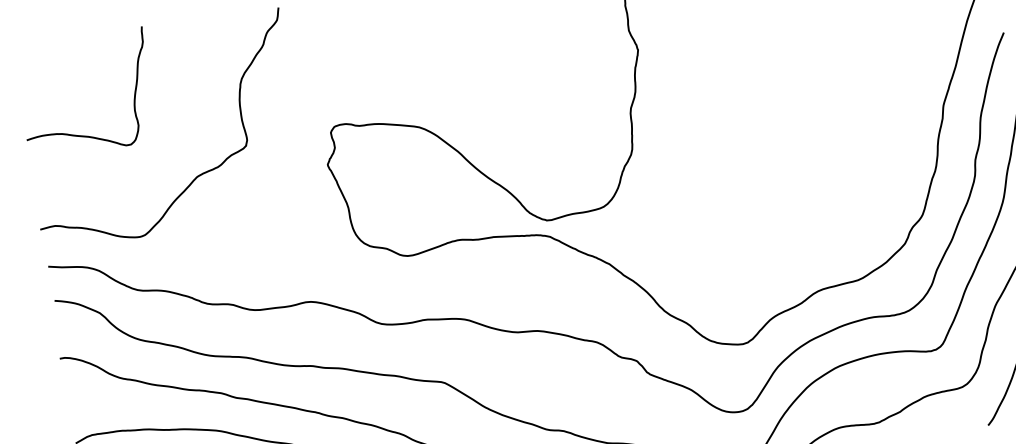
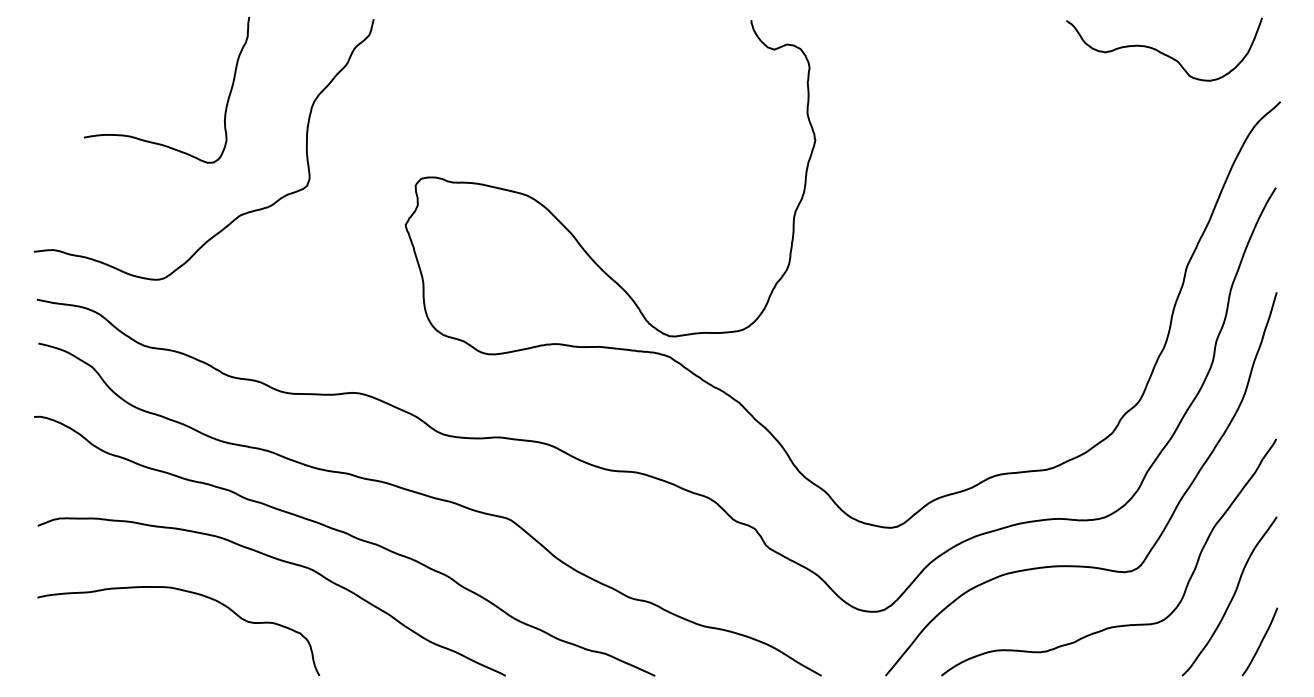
curve: (80, 135) -> (152, 141), moved

